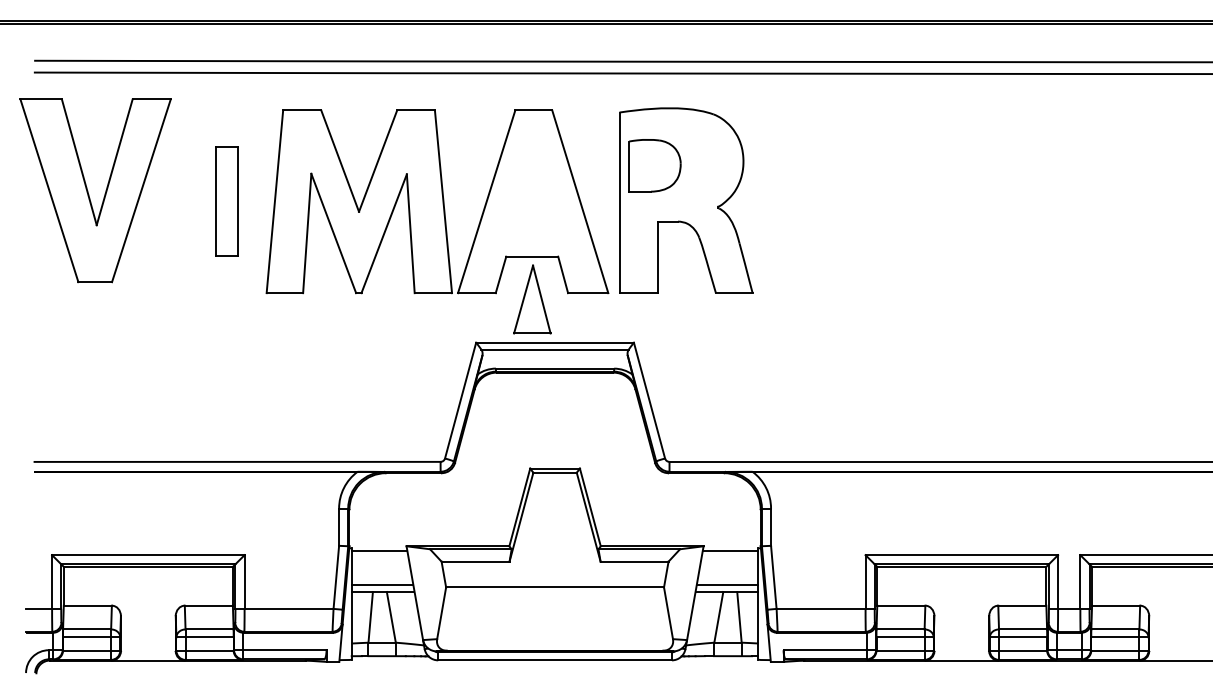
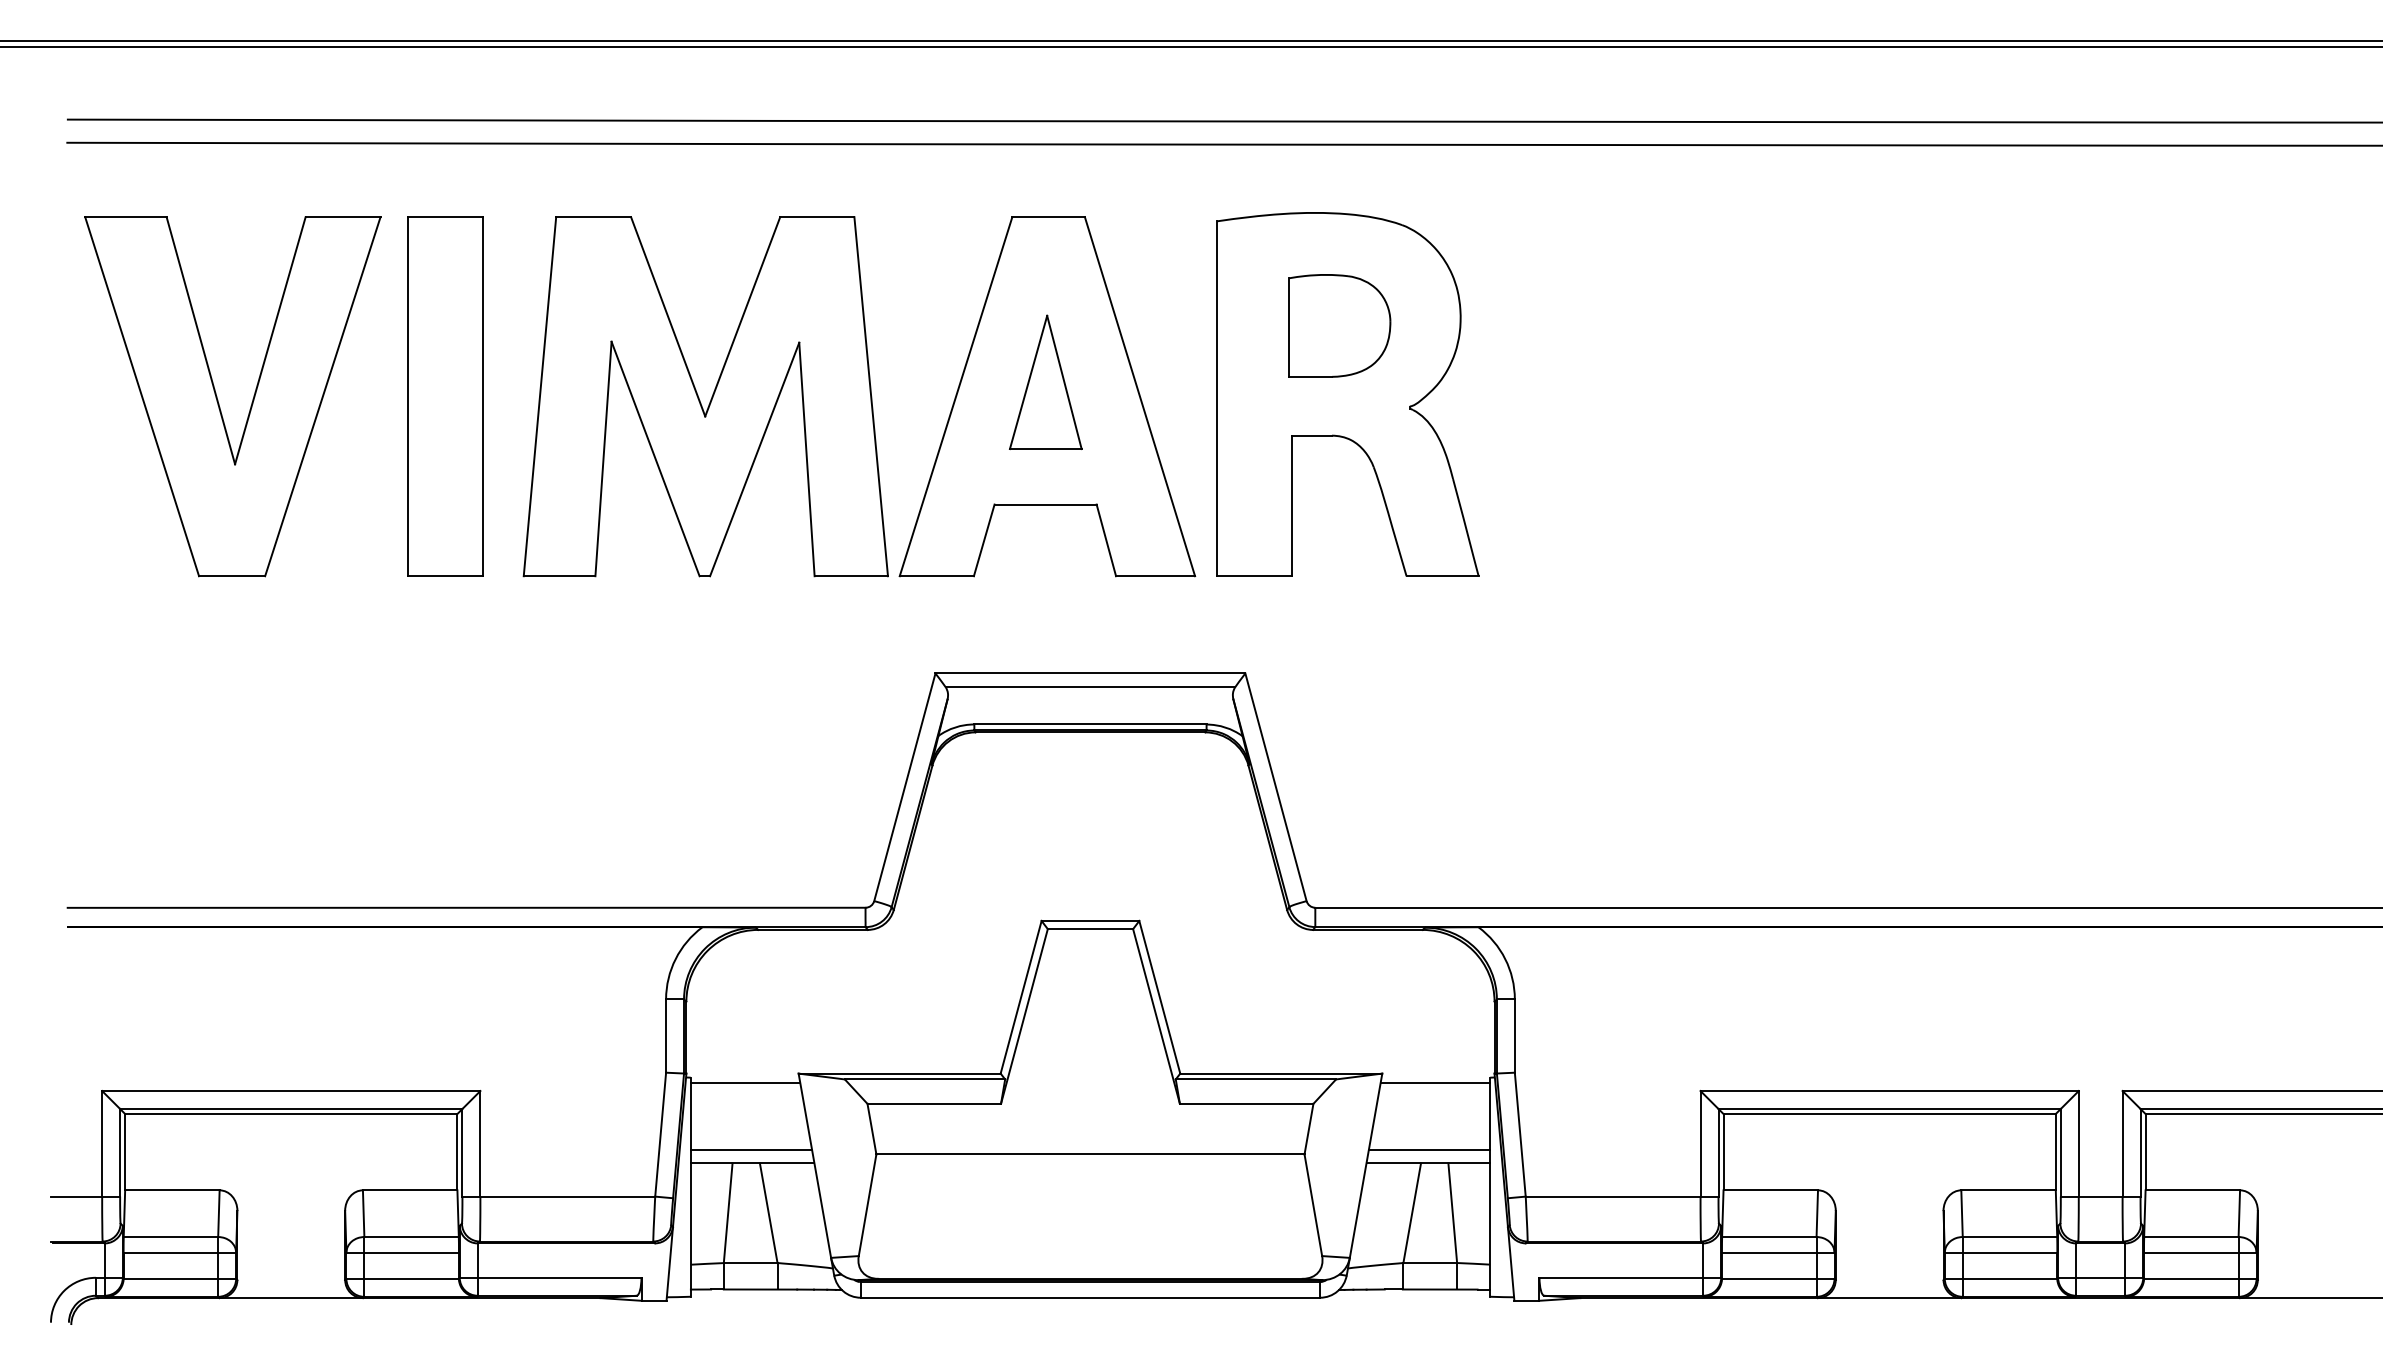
part: (654, 165) -> (1338, 325), moved
part: (88, 190) -> (218, 396), moved
part: (226, 201) -> (444, 396), size x1.67
part: (532, 299) -> (1046, 382), moved

